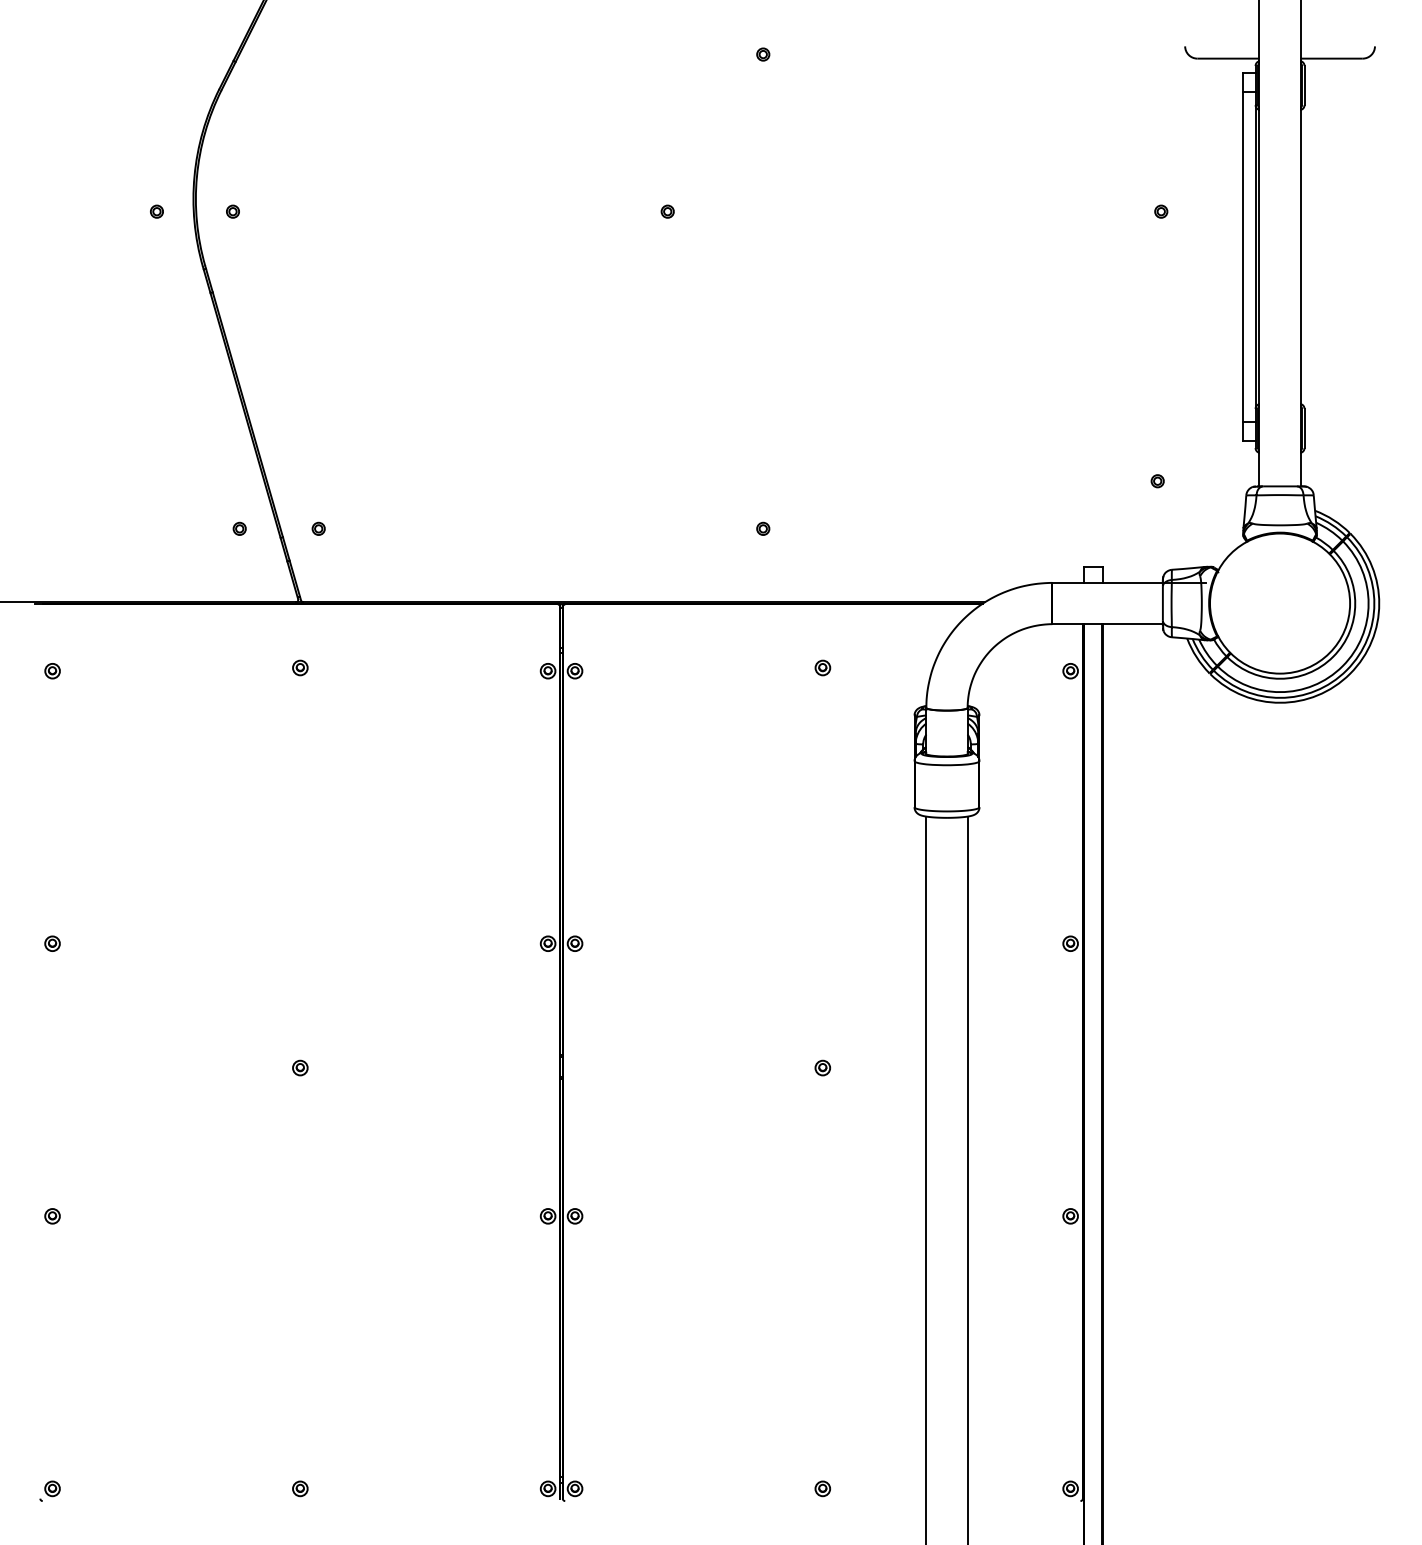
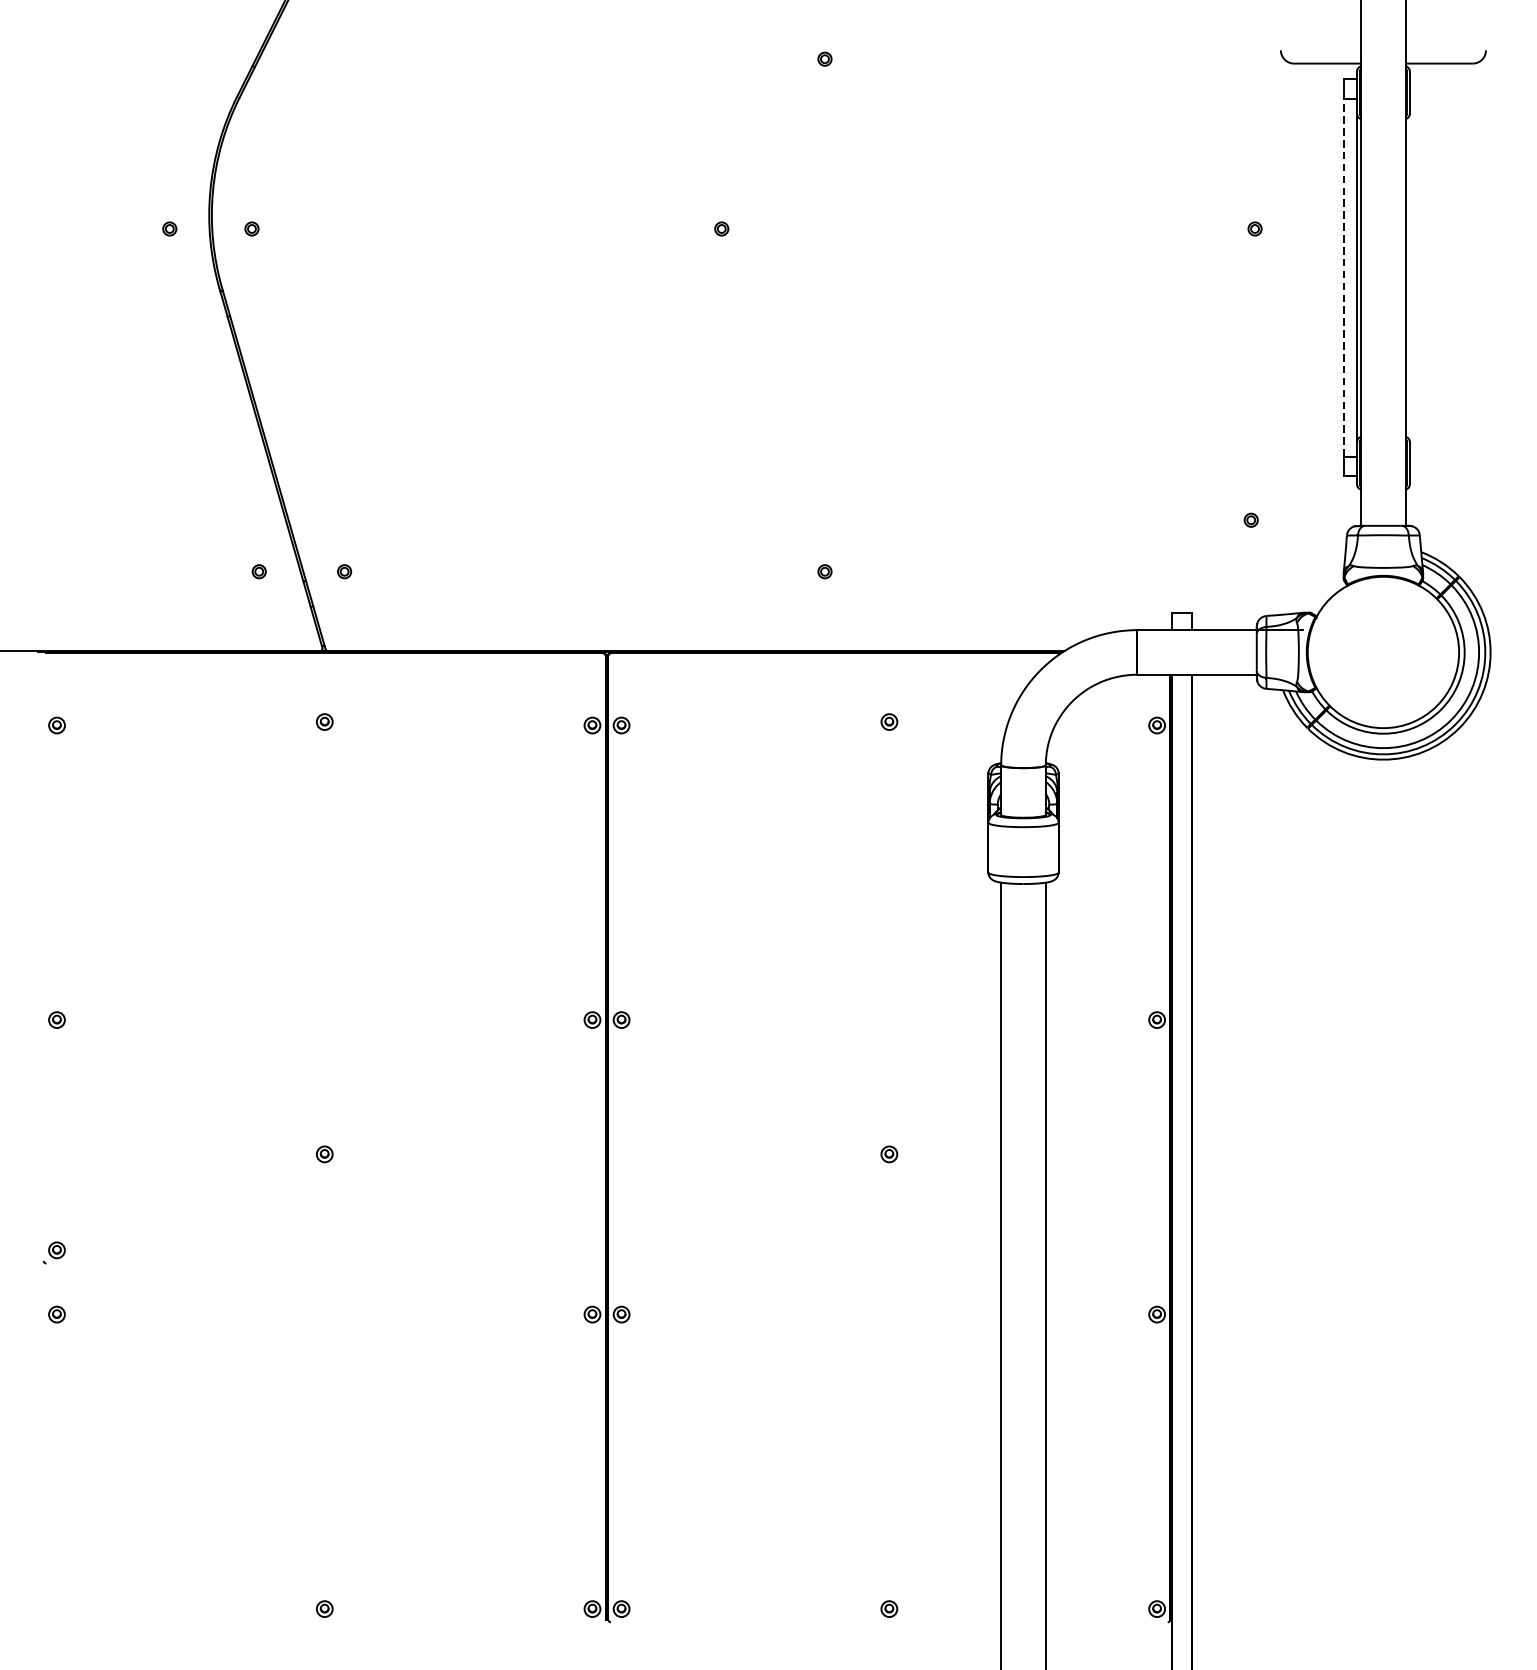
line: (1243, 256) -> (1343, 277), solid -> dashed
part: (49, 1490) -> (53, 1252), moved

